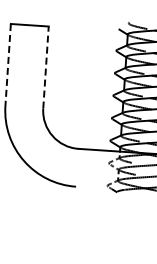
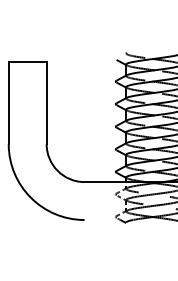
line: (7, 65) -> (8, 103), dashed -> solid
line: (45, 66) -> (46, 102), dashed -> solid

